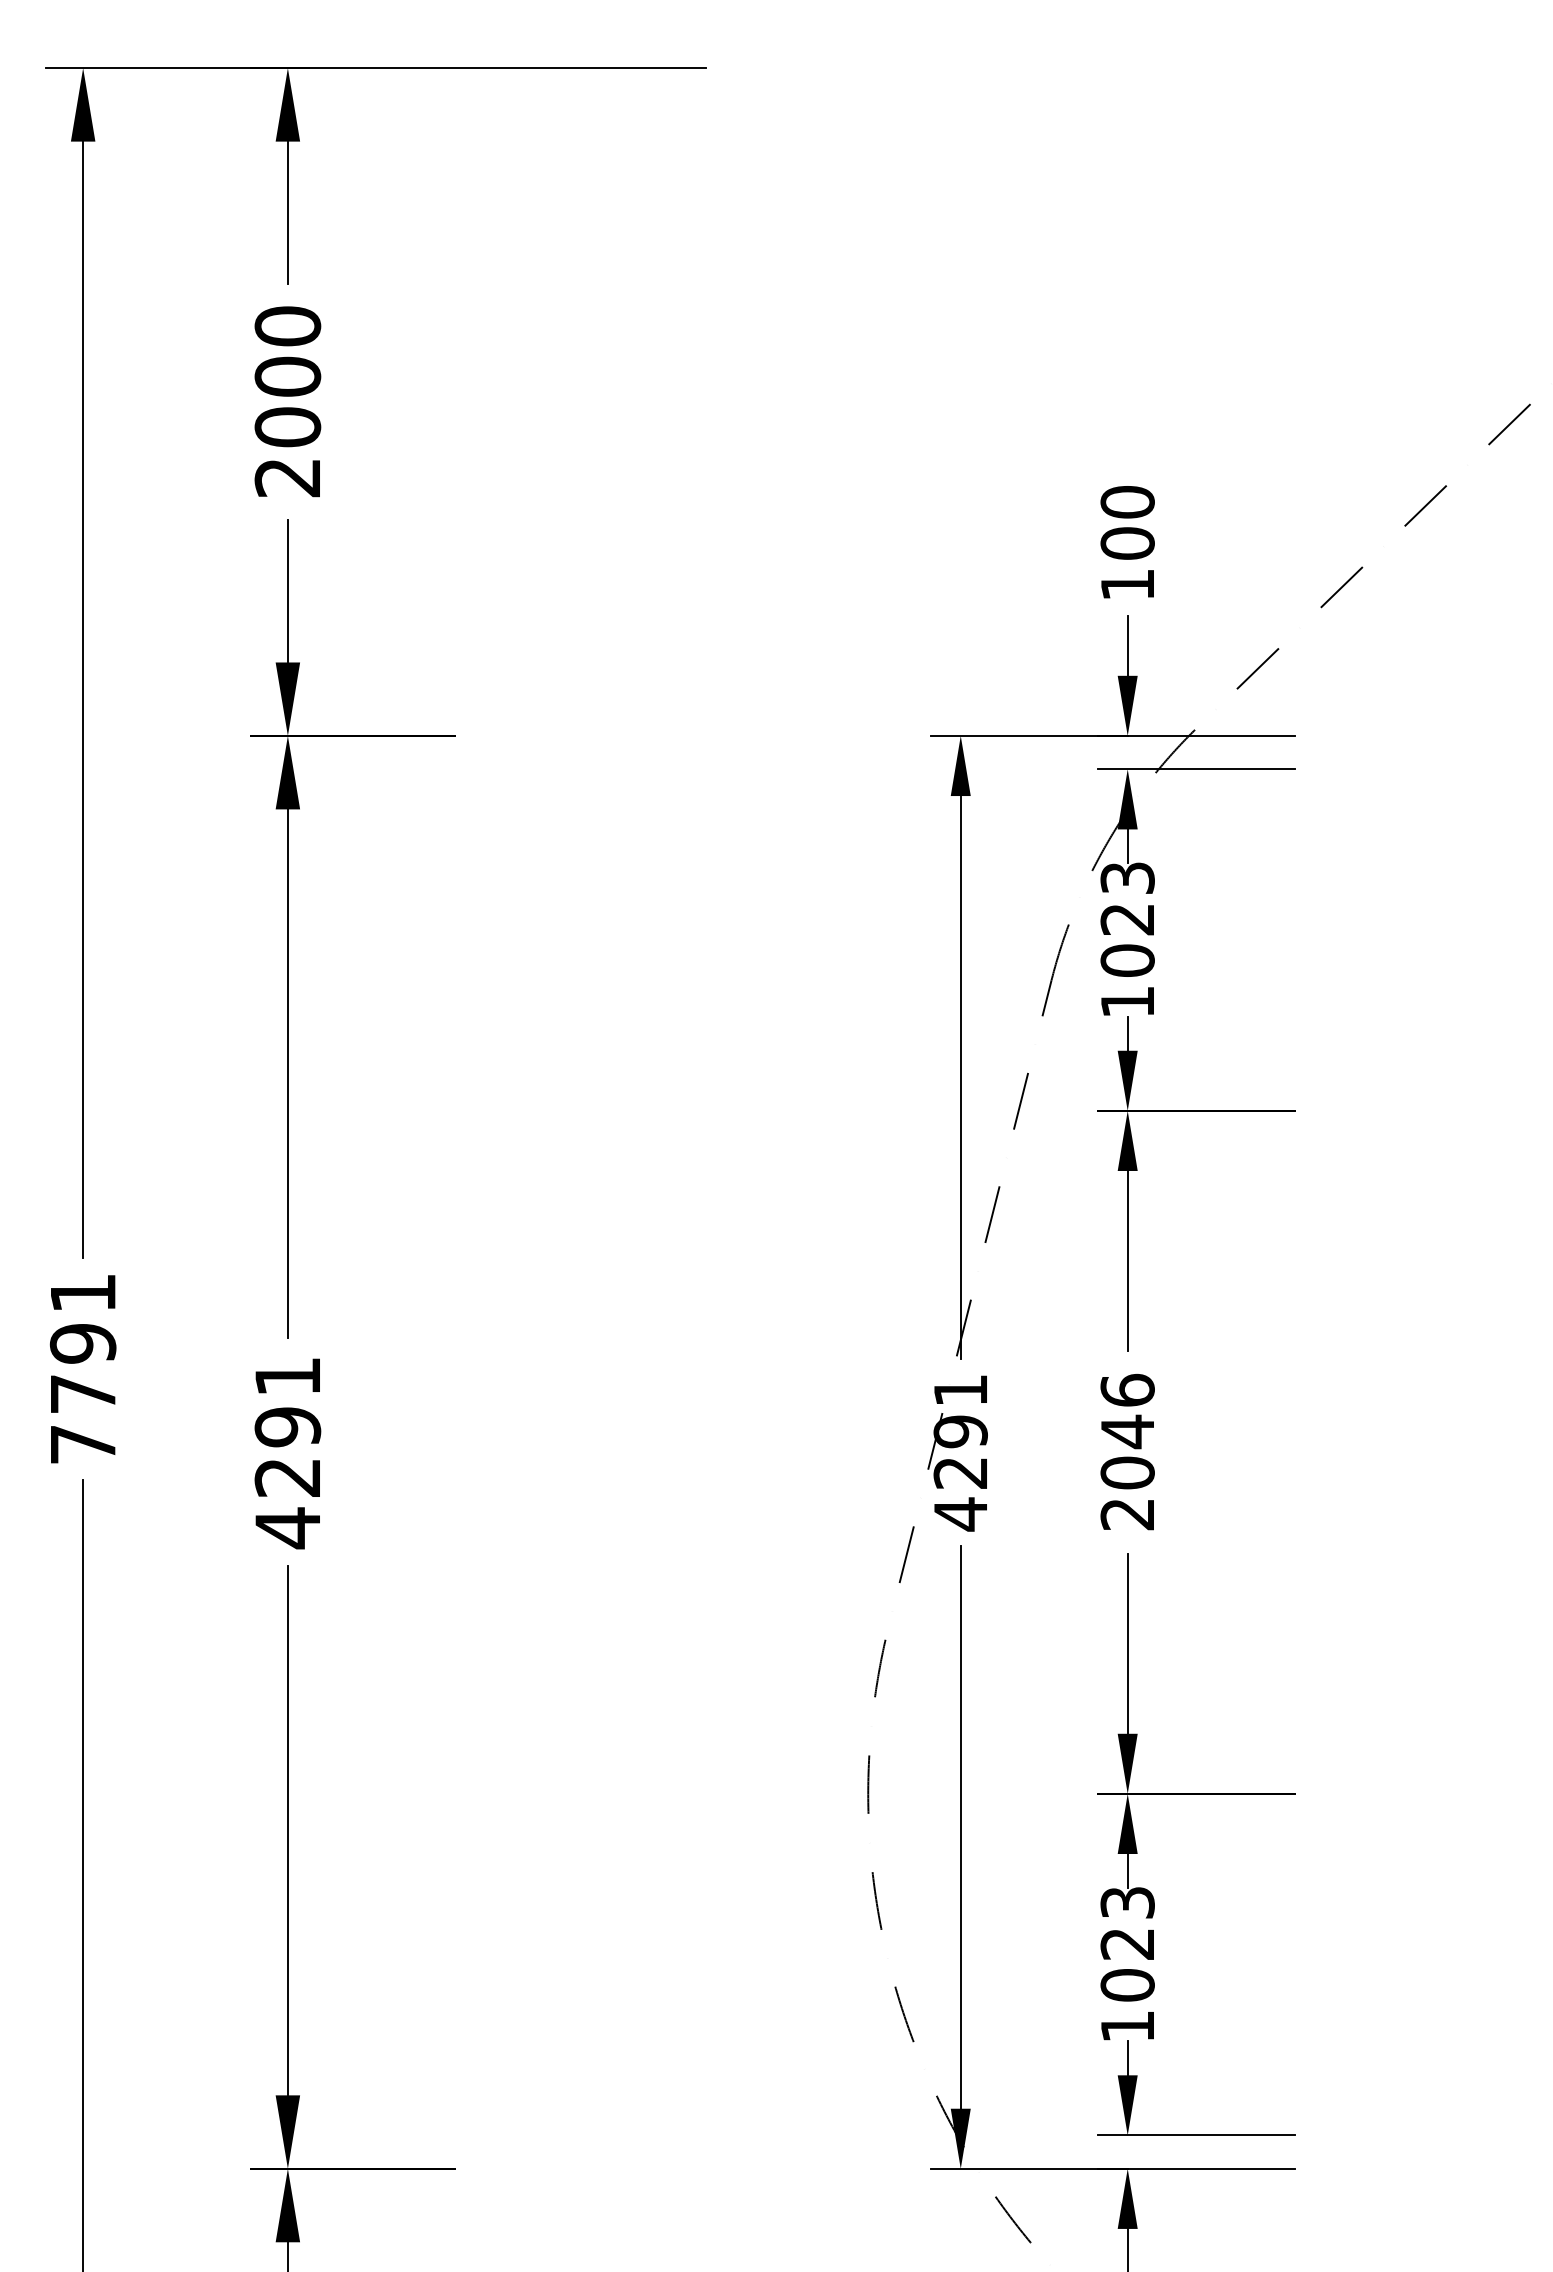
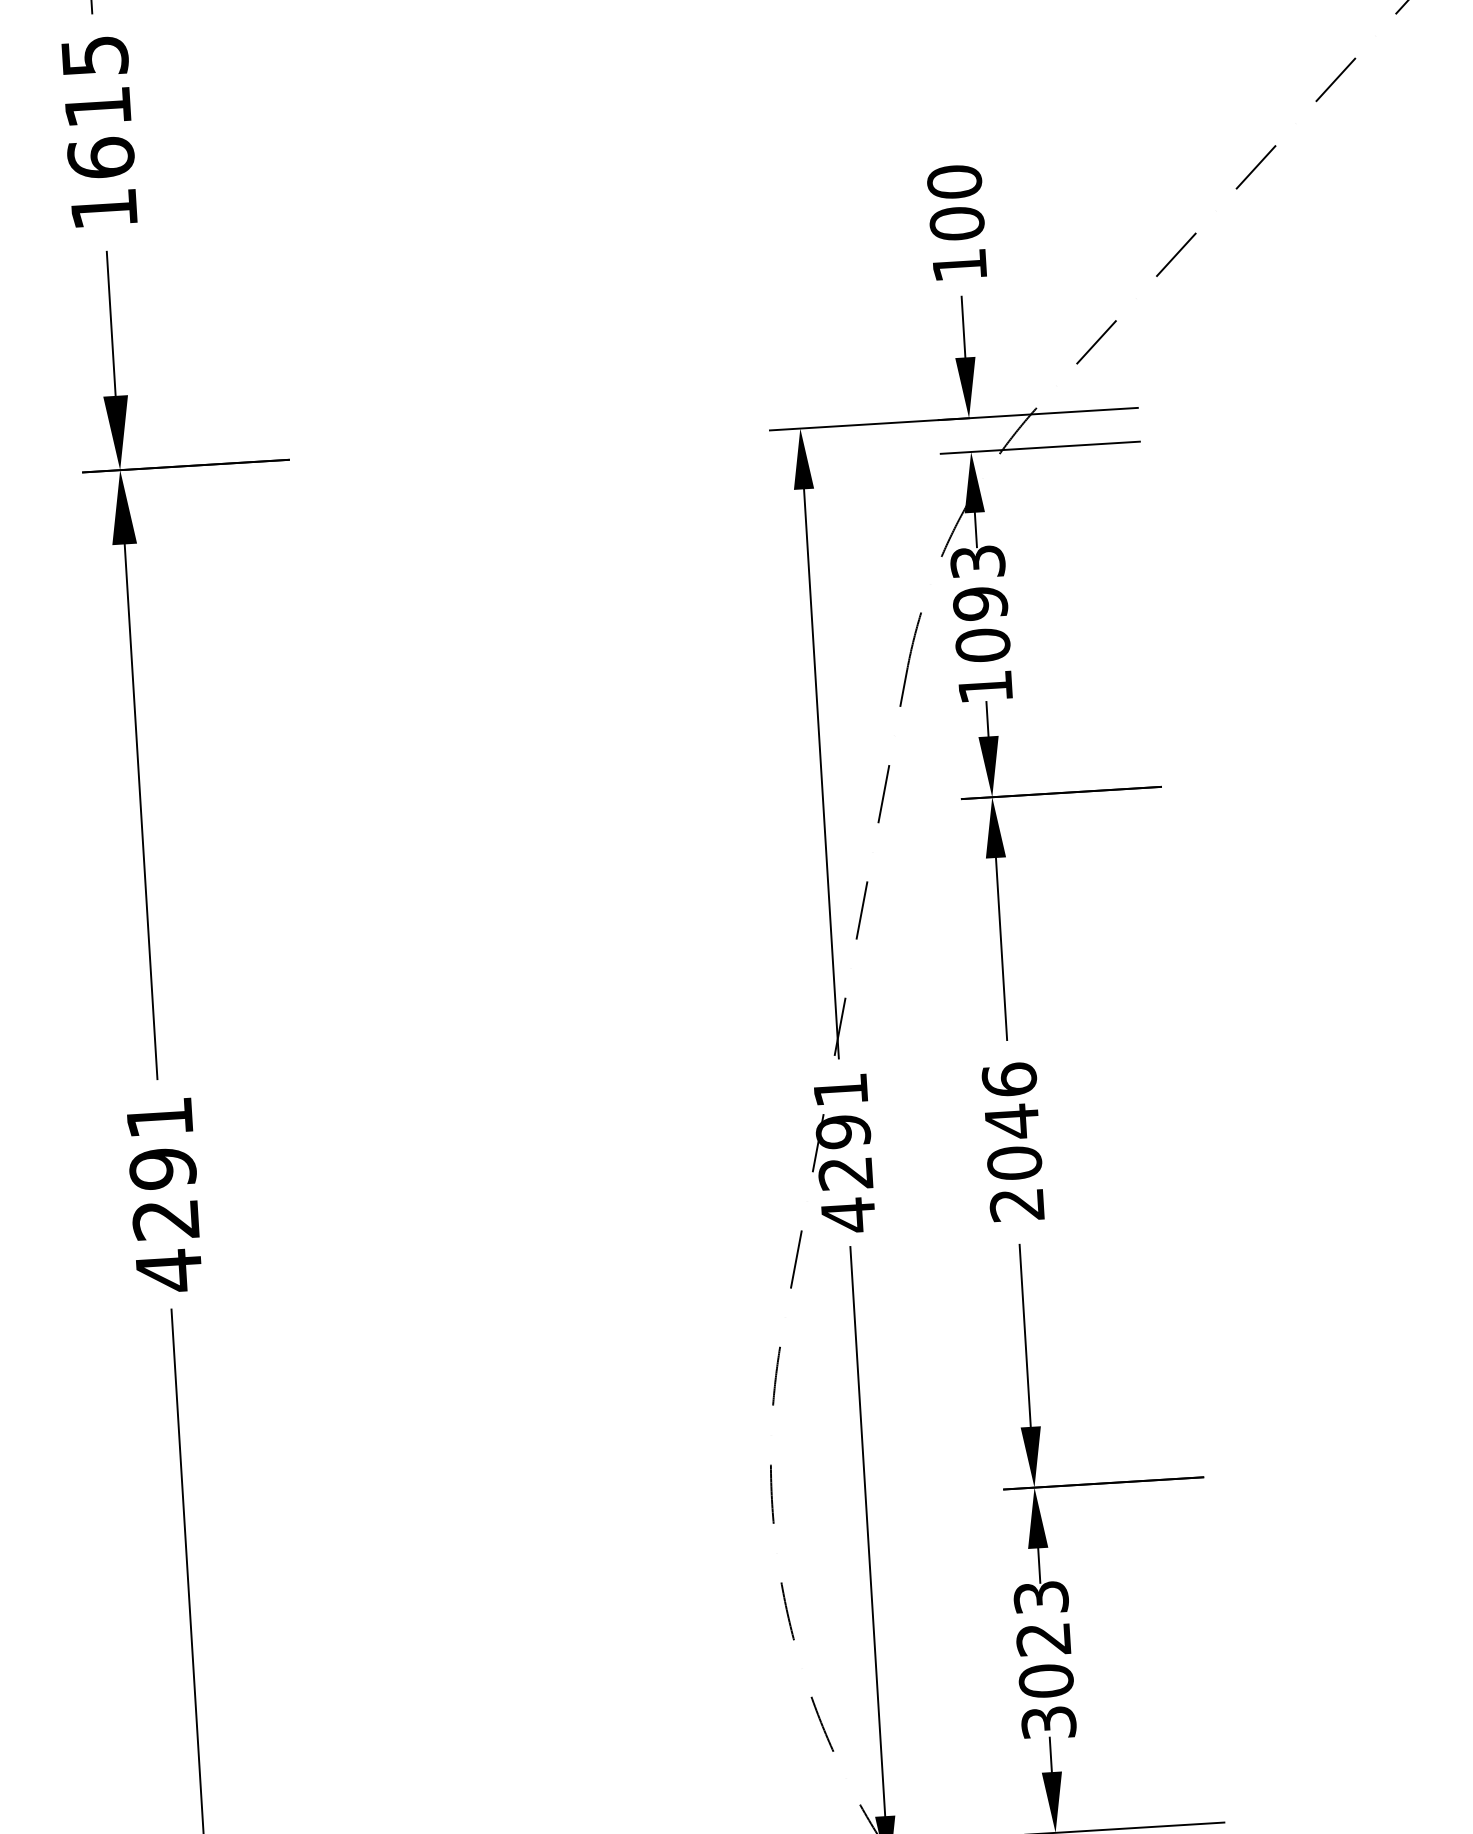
text: (287, 401) -> (99, 132), 2000 -> 1615
text: (1127, 919) -> (980, 603), 1023 -> 1093
text: (1127, 2026) -> (1048, 1722), 1023 -> 3023

